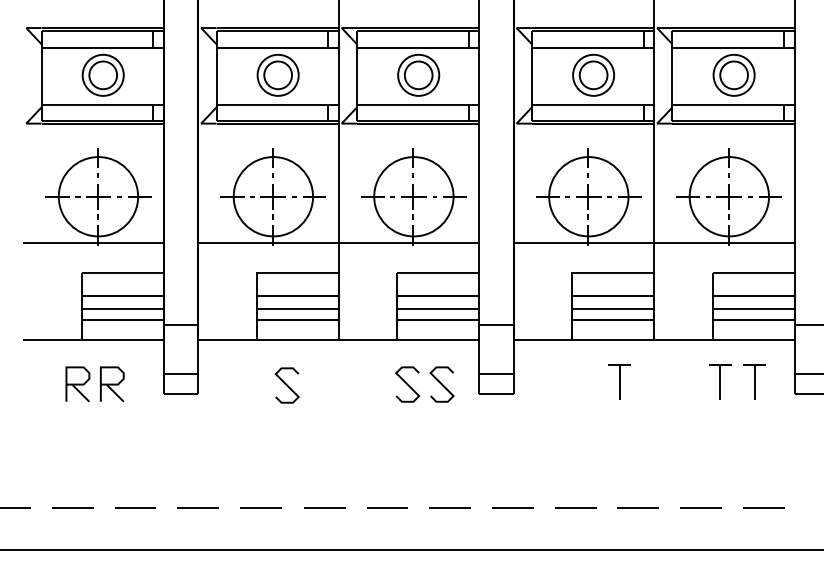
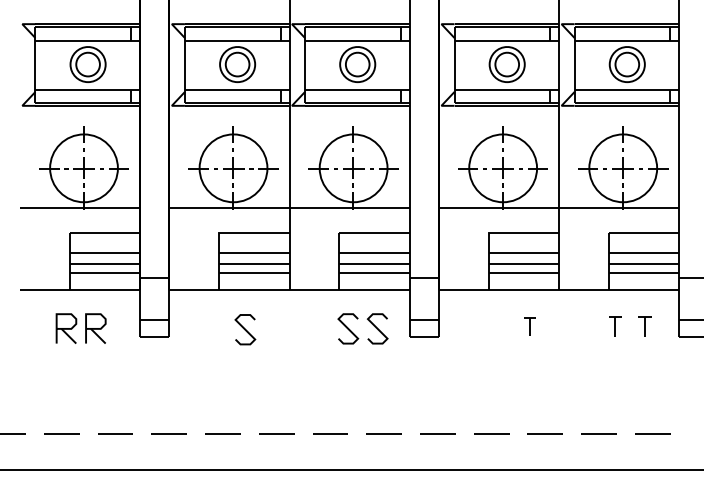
part: (619, 381) -> (529, 326), size x0.6
part: (720, 381) -> (615, 326), size x0.7
part: (754, 381) -> (644, 326), size x0.7

